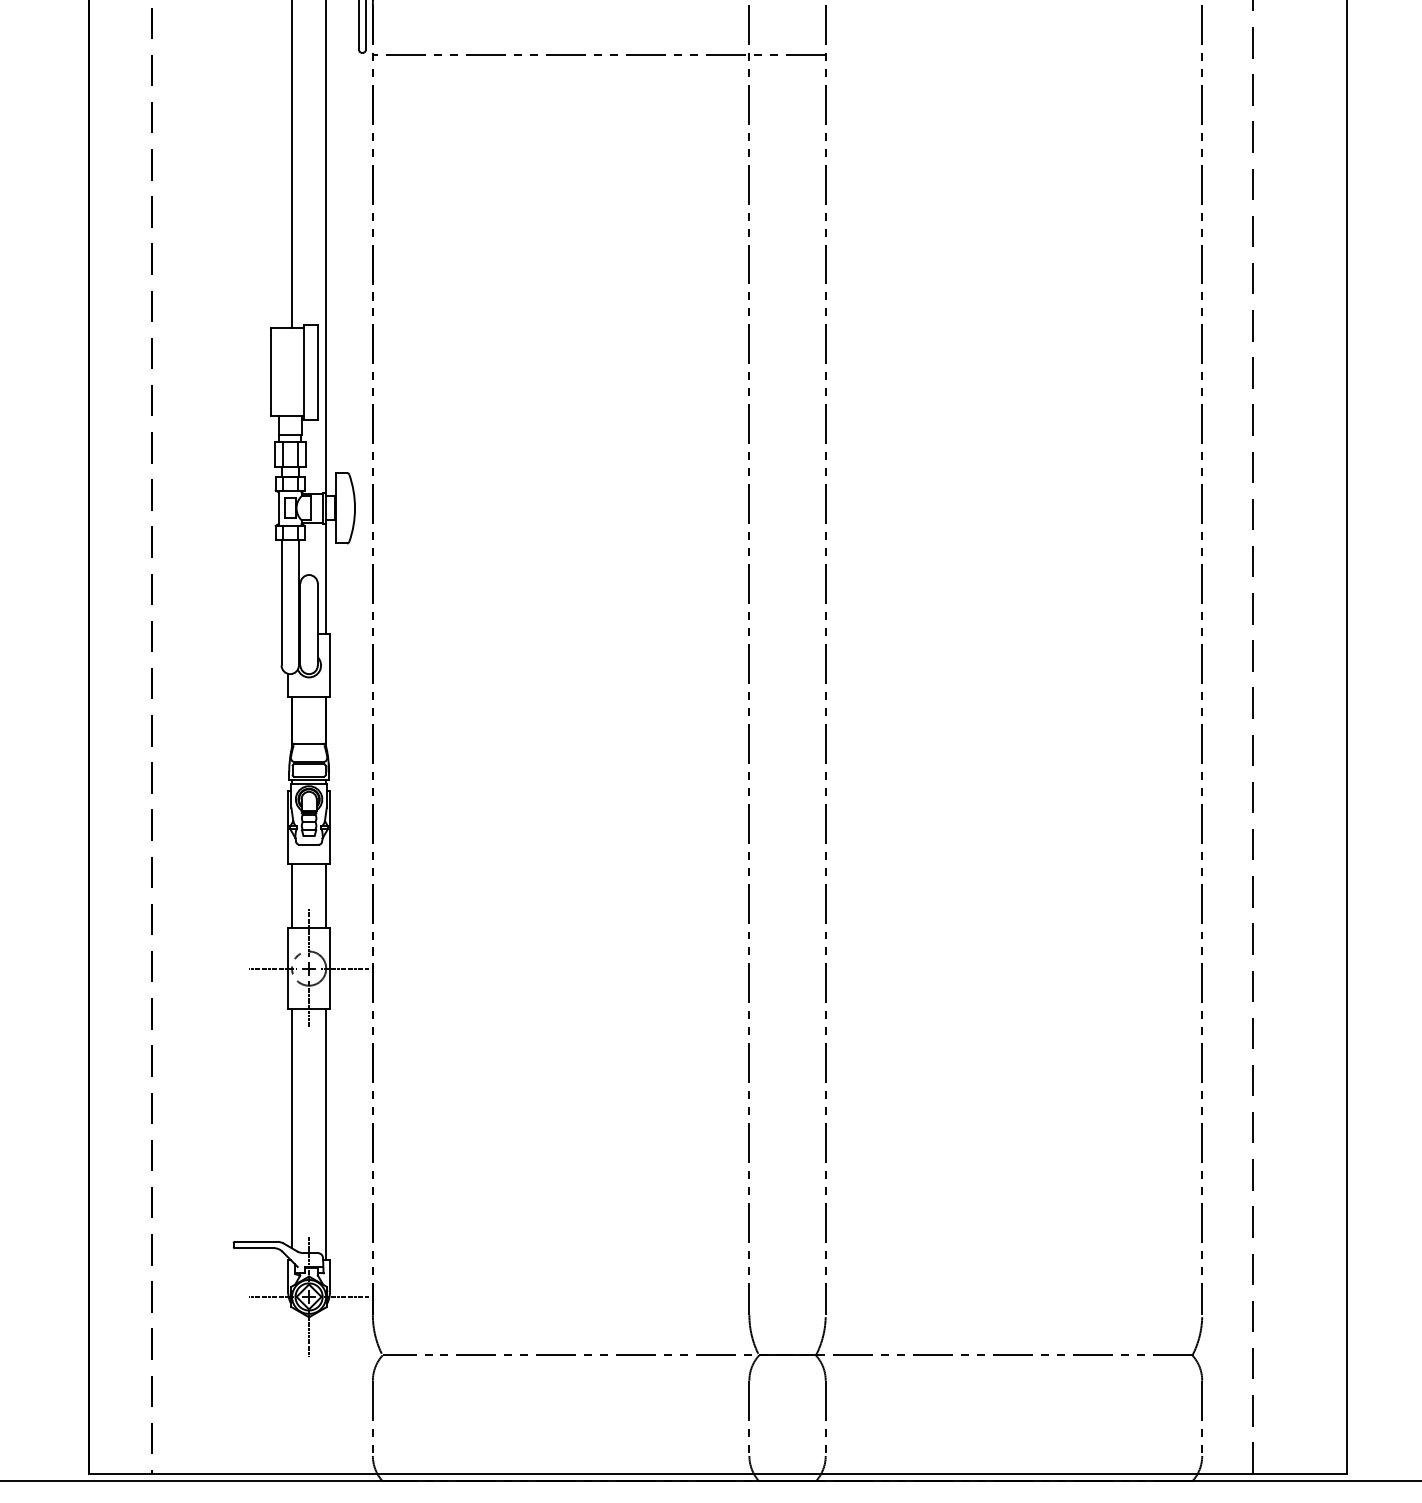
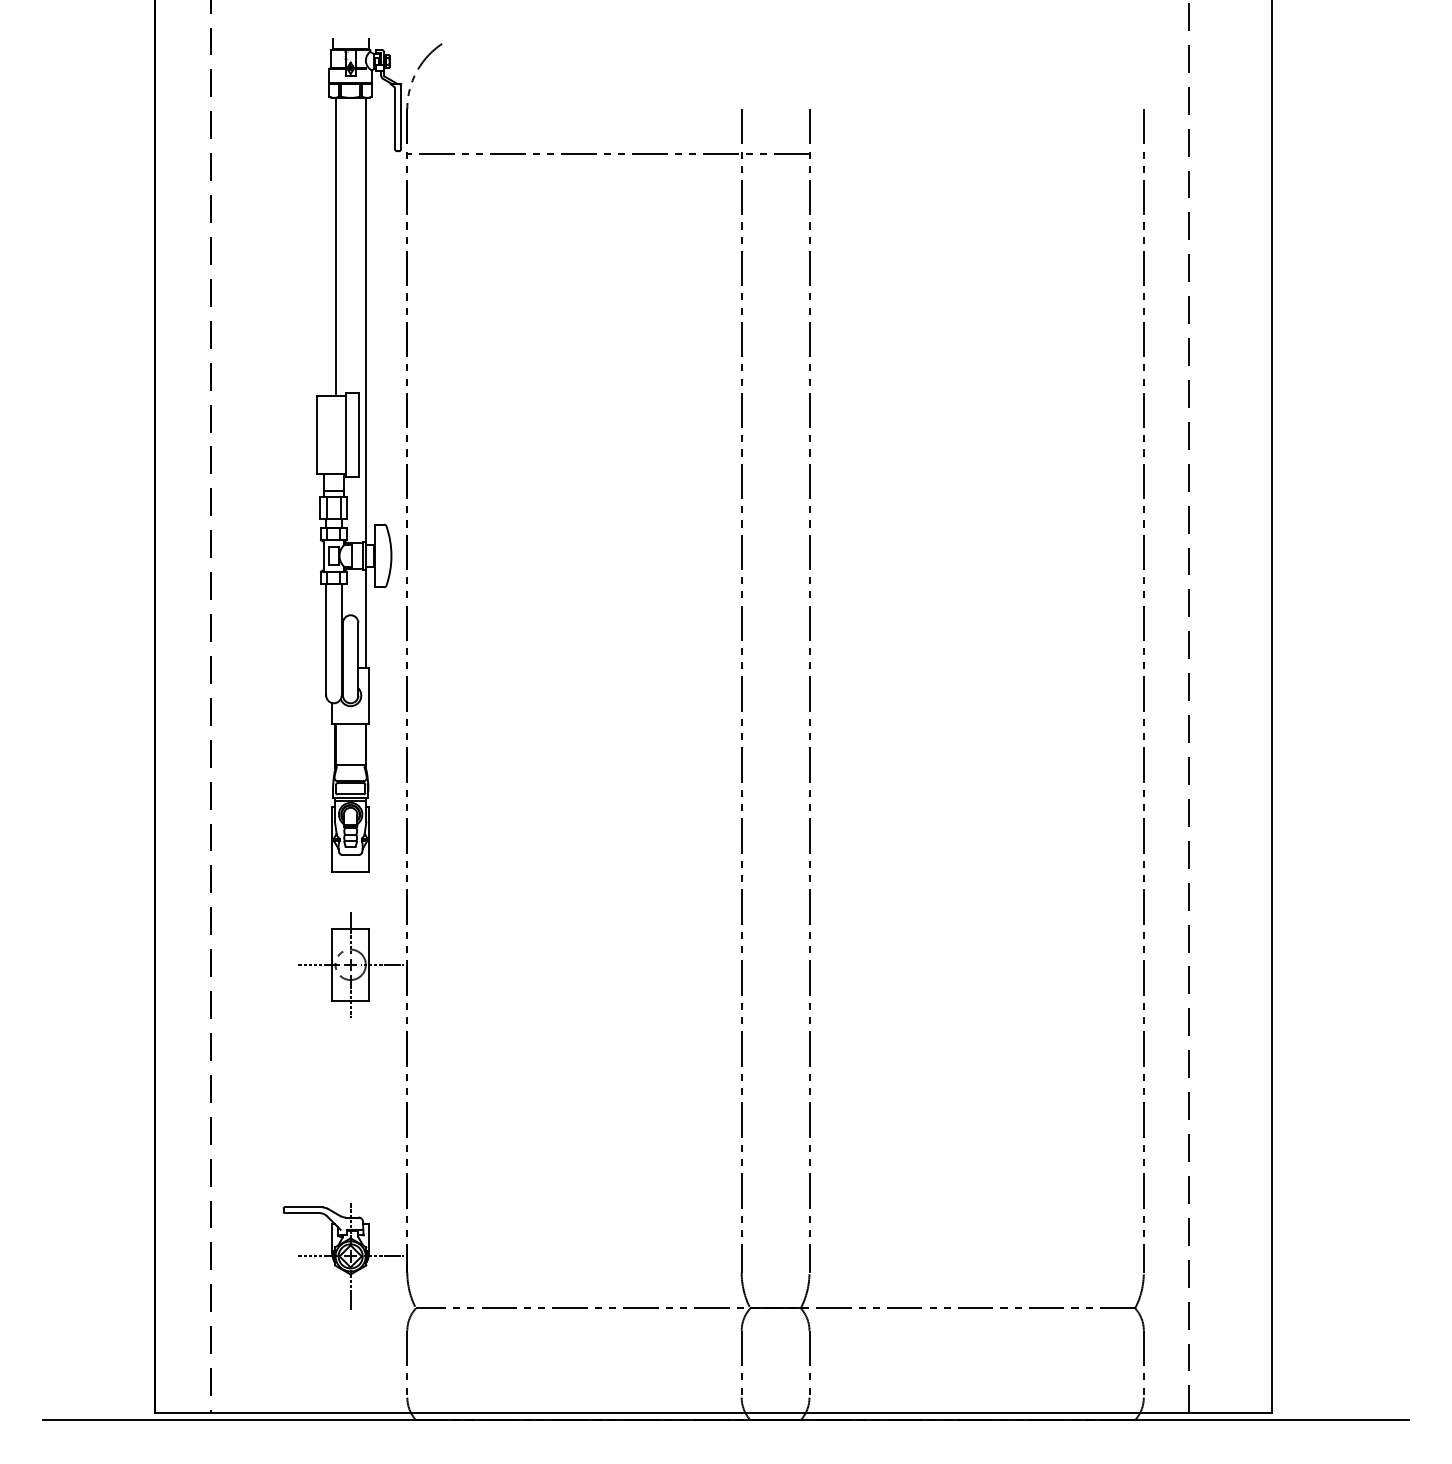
line: (292, 896) -> (335, 900), removed
line: (325, 896) -> (365, 900), removed
line: (292, 1128) -> (335, 1106), removed
line: (325, 1134) -> (365, 1112), removed

